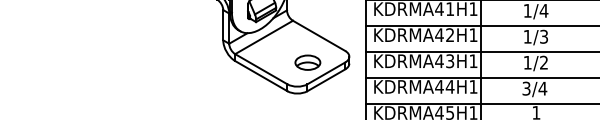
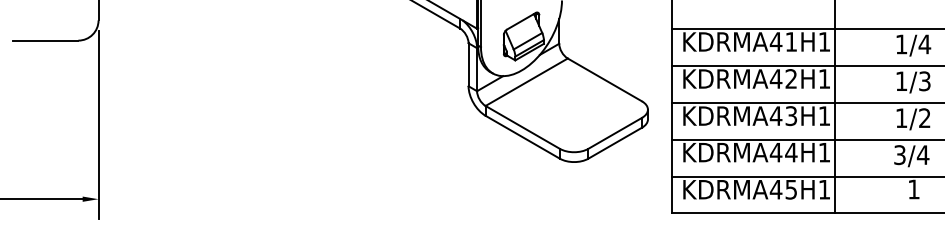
part: (307, 62) -> (588, 118), removed

